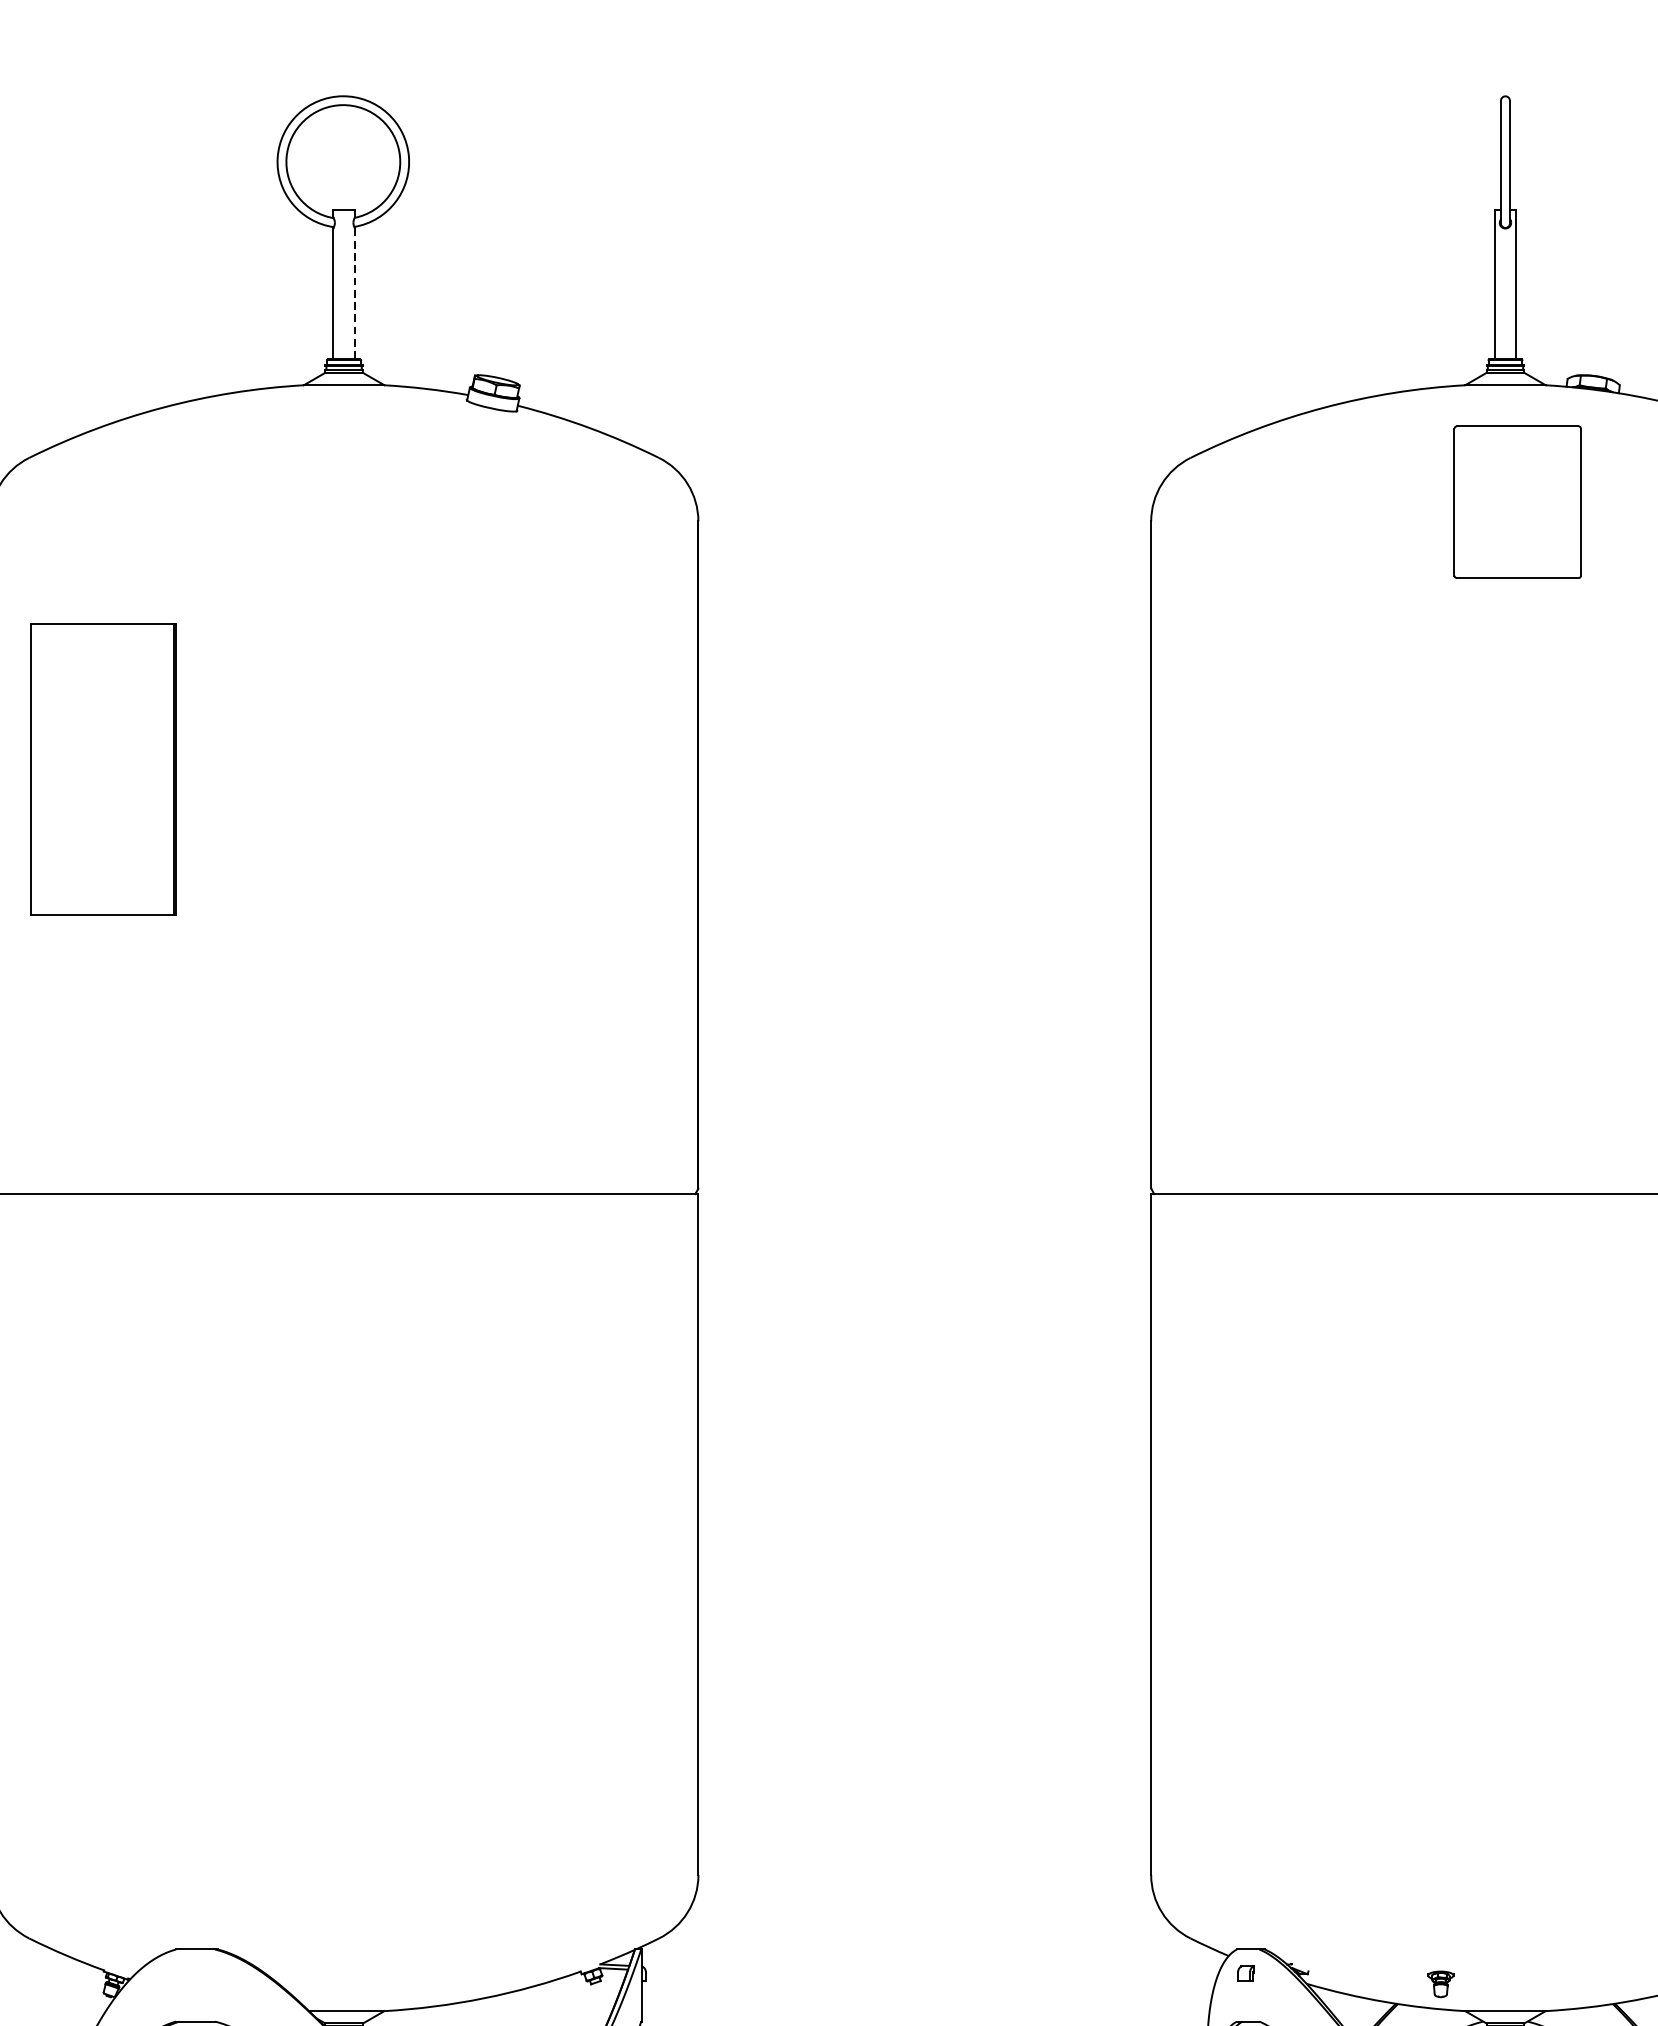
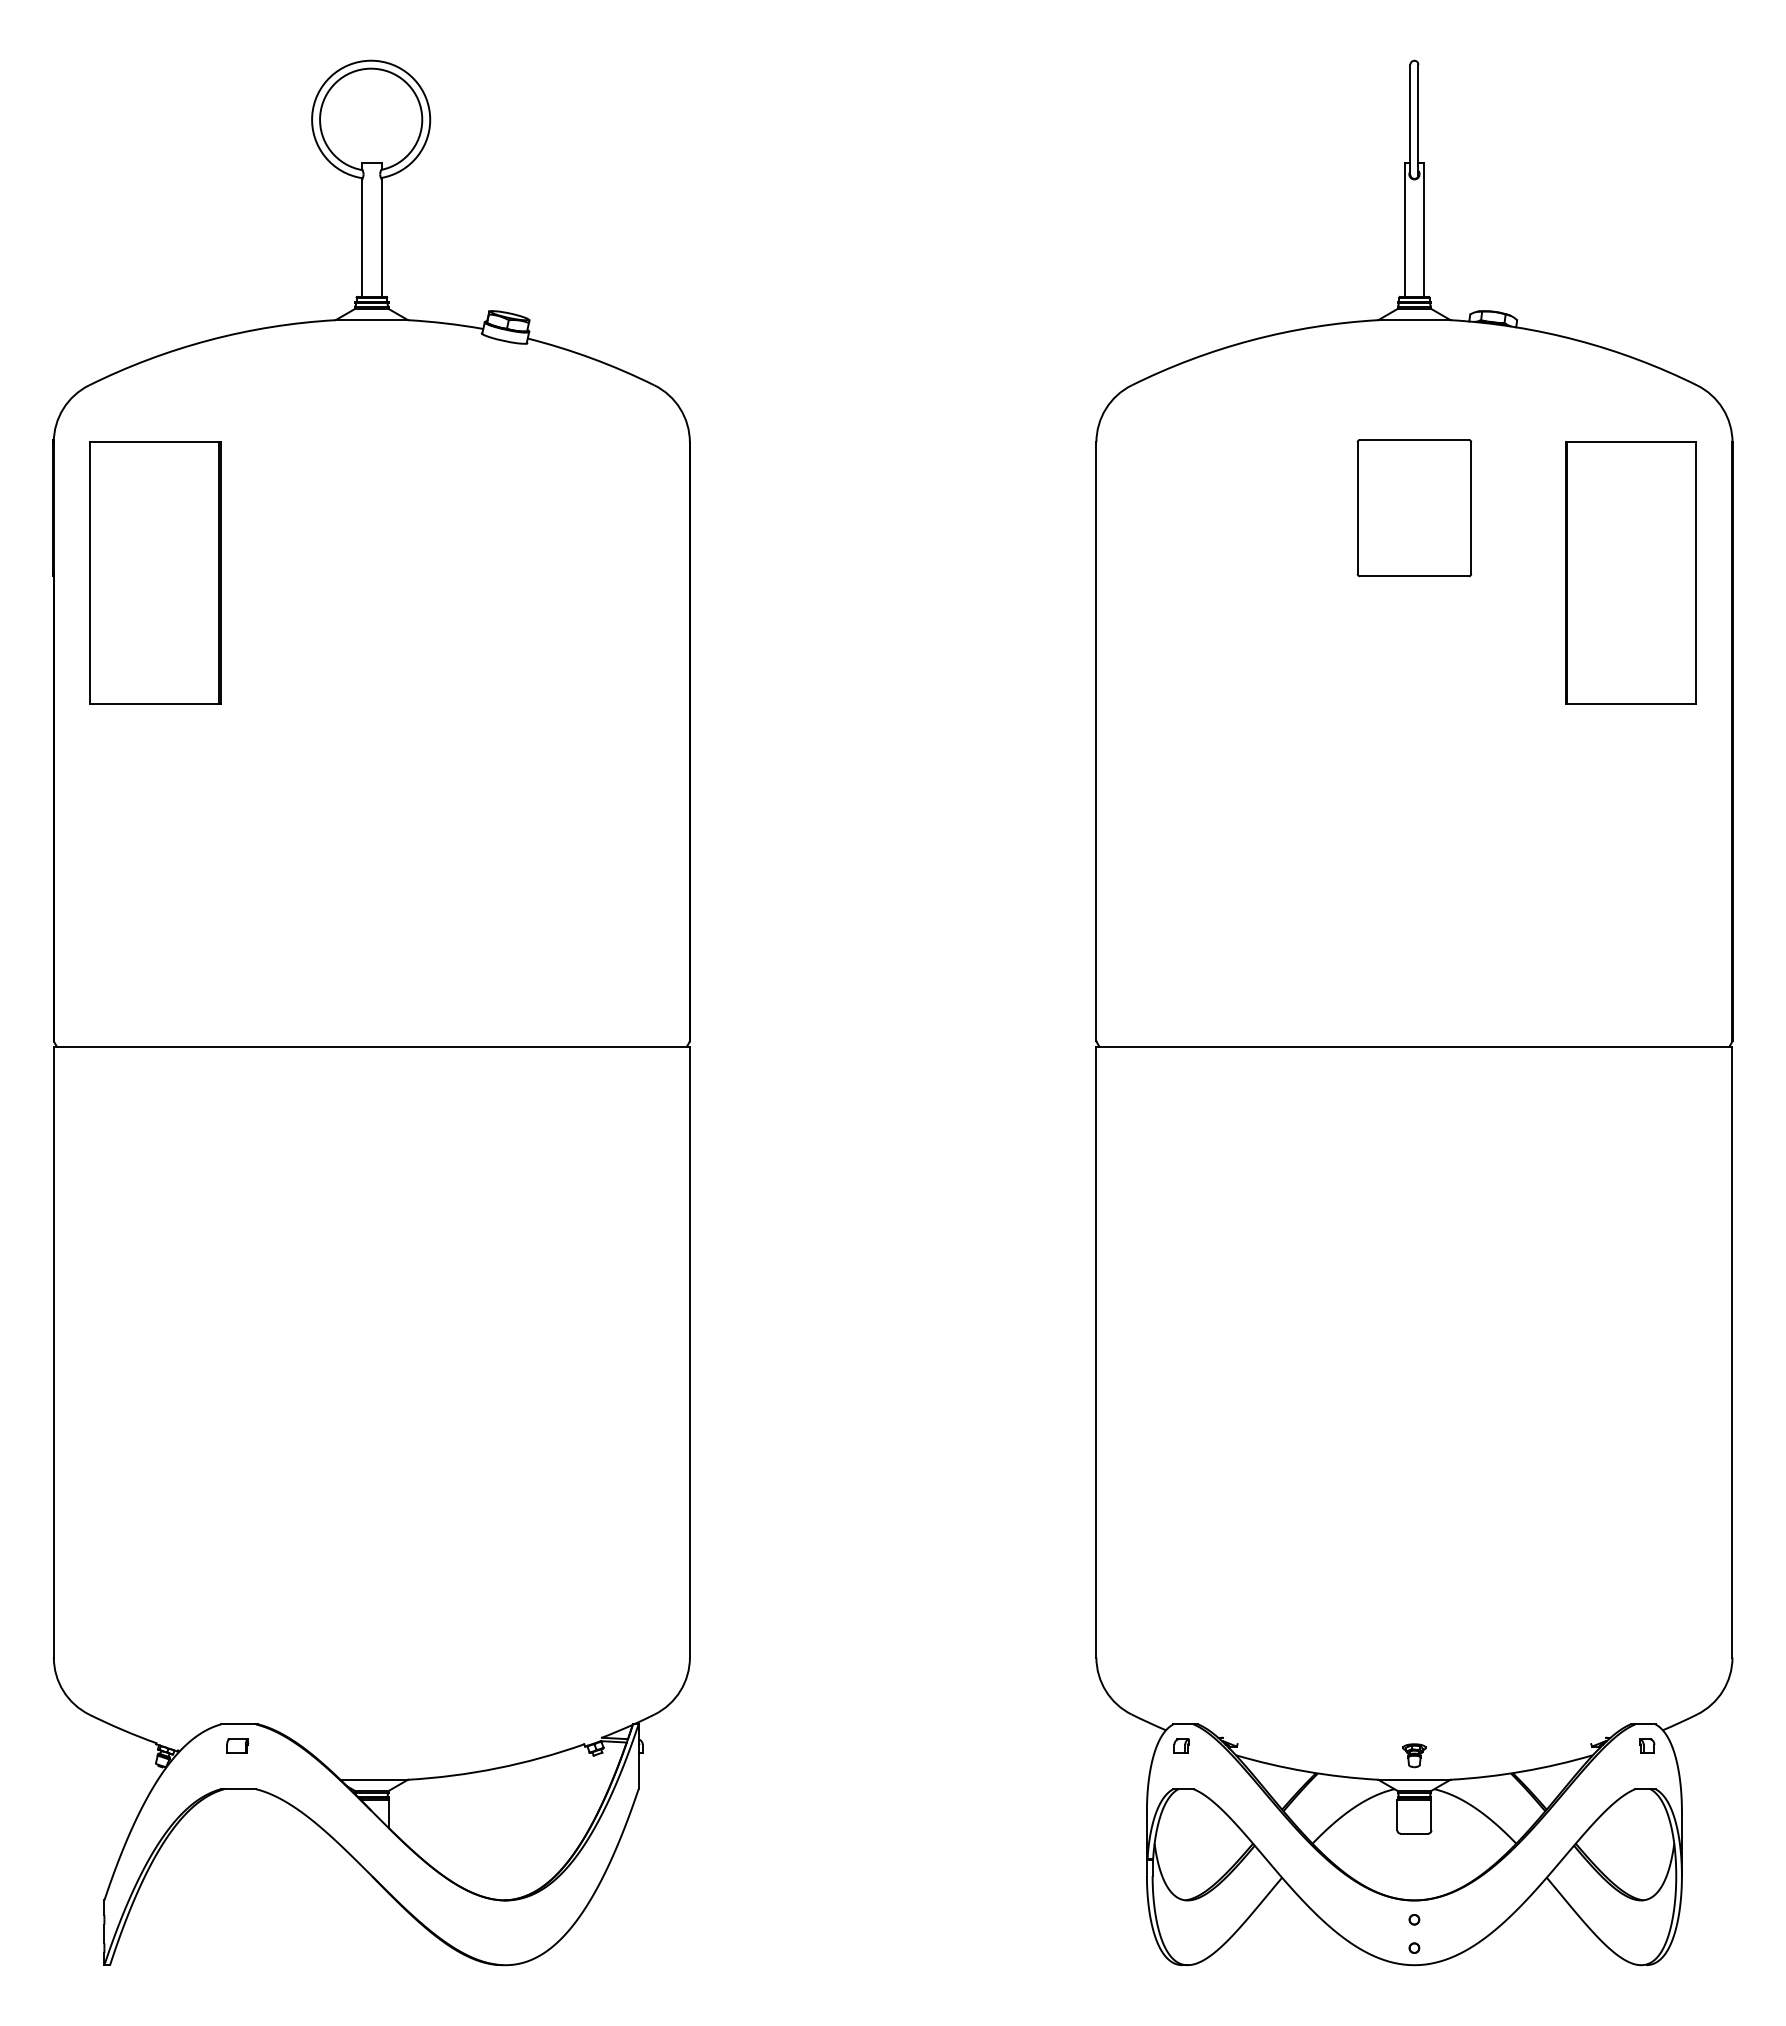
line: (354, 294) -> (381, 238), dashed -> solid
part: (1517, 502) -> (1414, 508), moved
part: (103, 768) -> (155, 572), moved
part: (194, 1972) -> (237, 1745), added
part: (1440, 1984) -> (1414, 1755), moved

